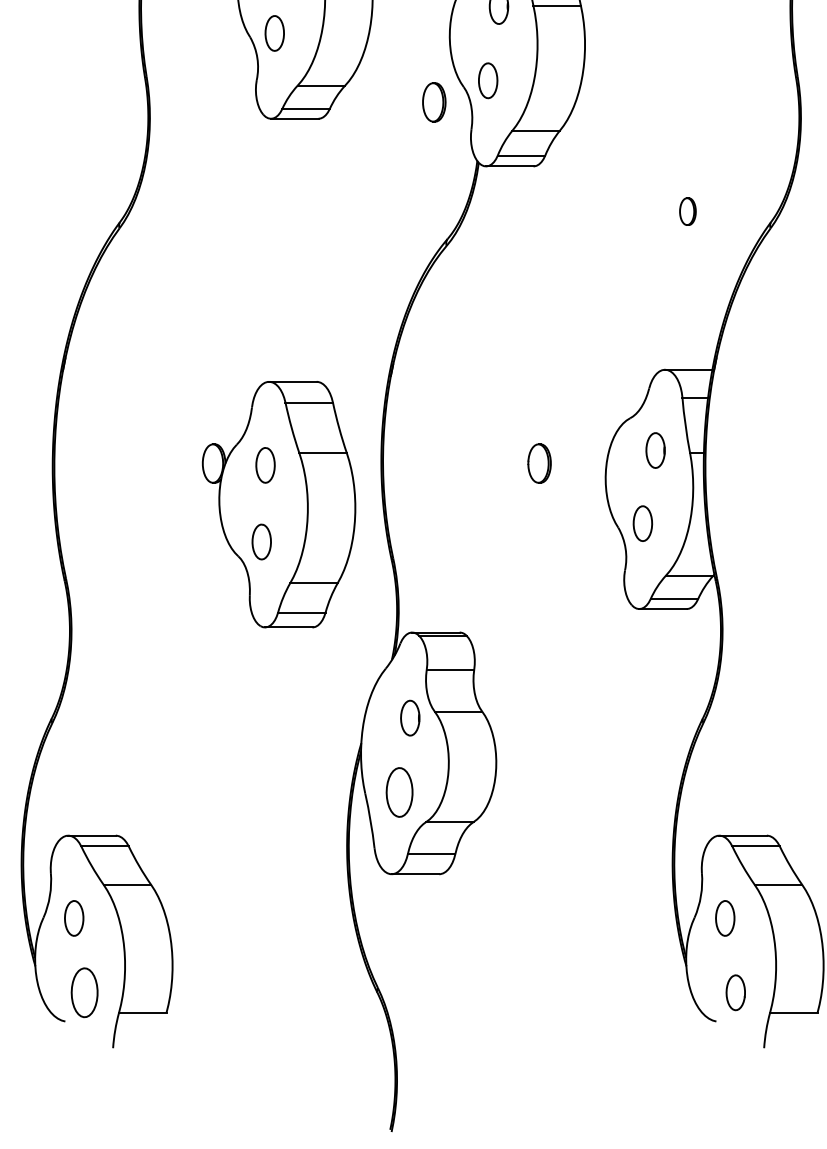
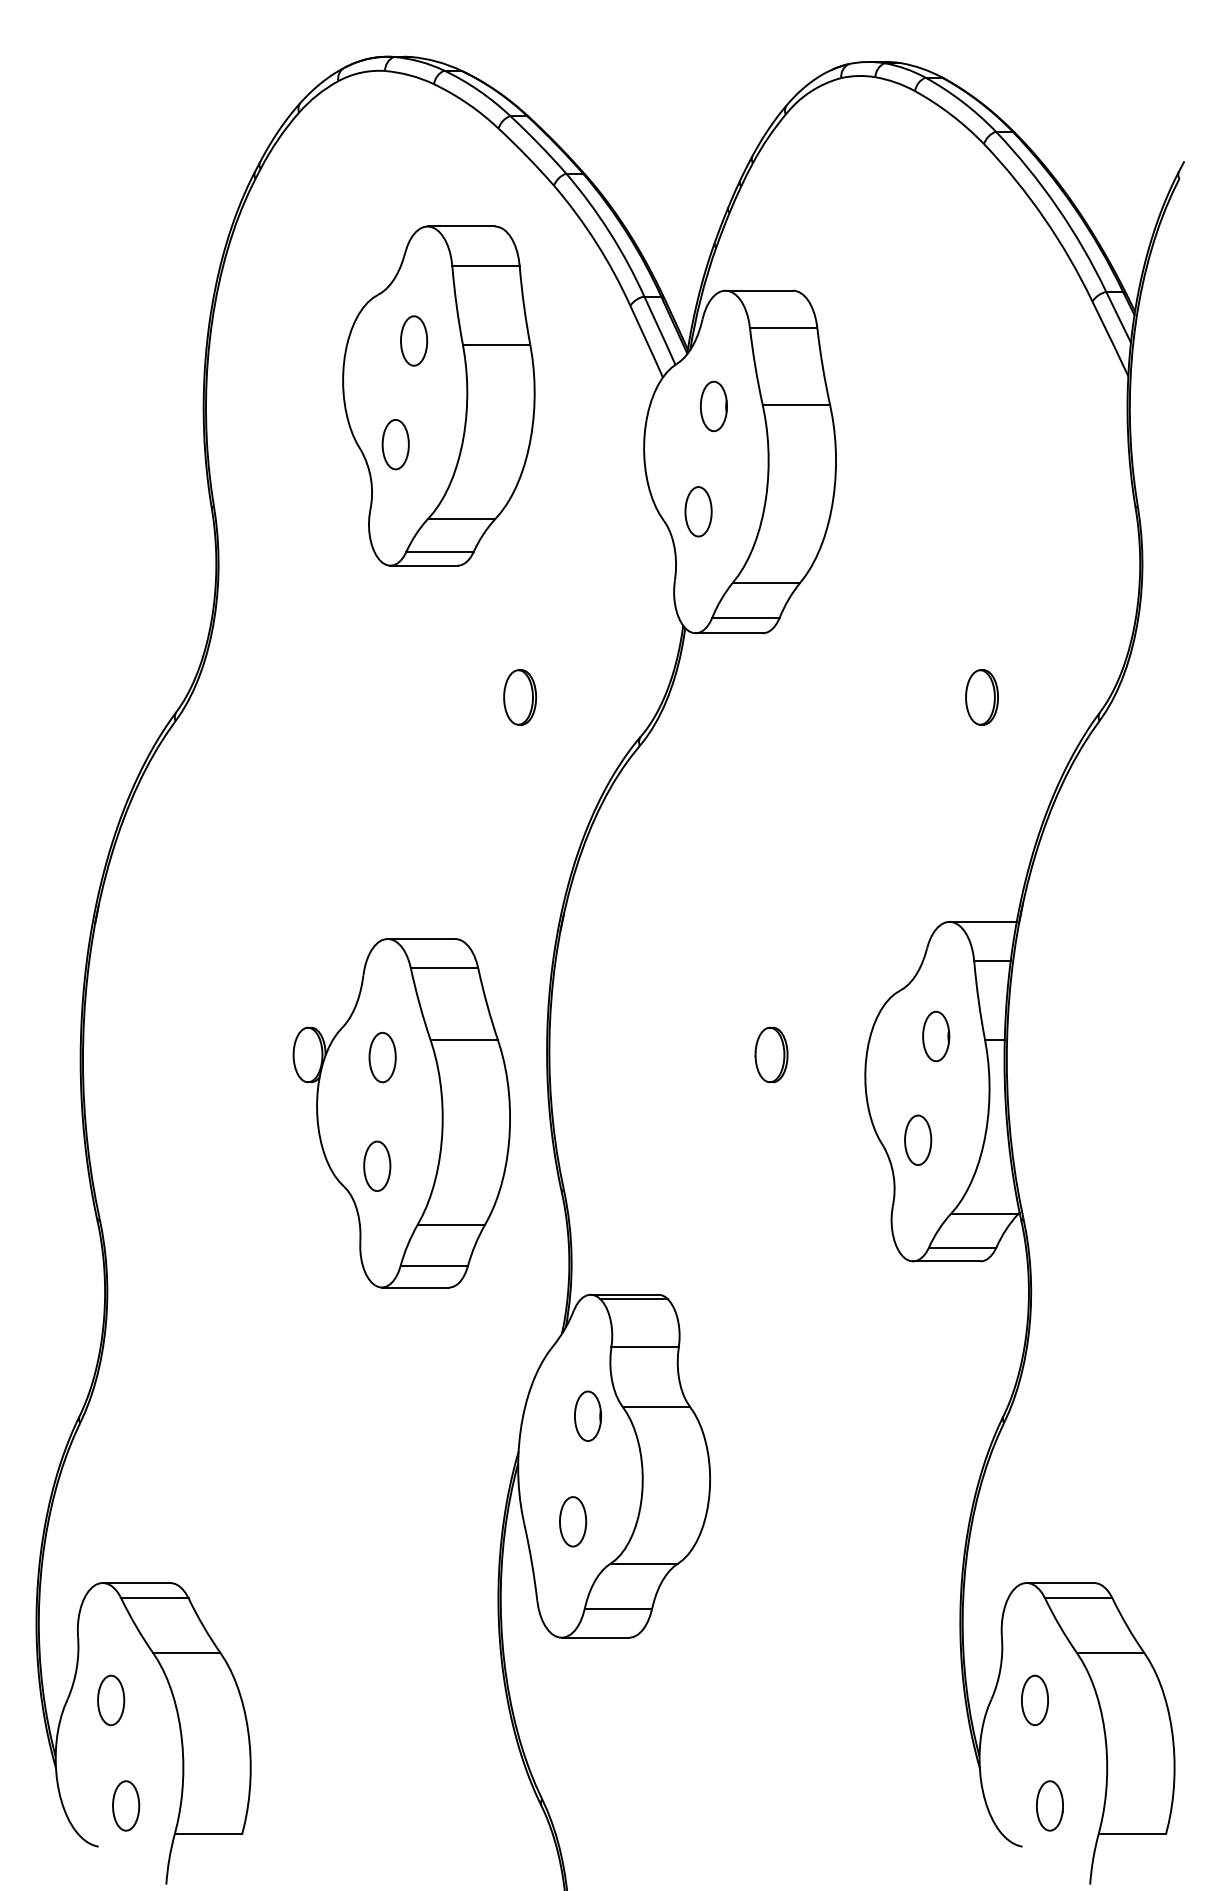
part: (434, 102) -> (520, 697), moved
part: (687, 211) -> (981, 697), size x1.43
part: (400, 792) -> (573, 1521), size x0.71
part: (85, 992) -> (126, 1805), size x0.71

